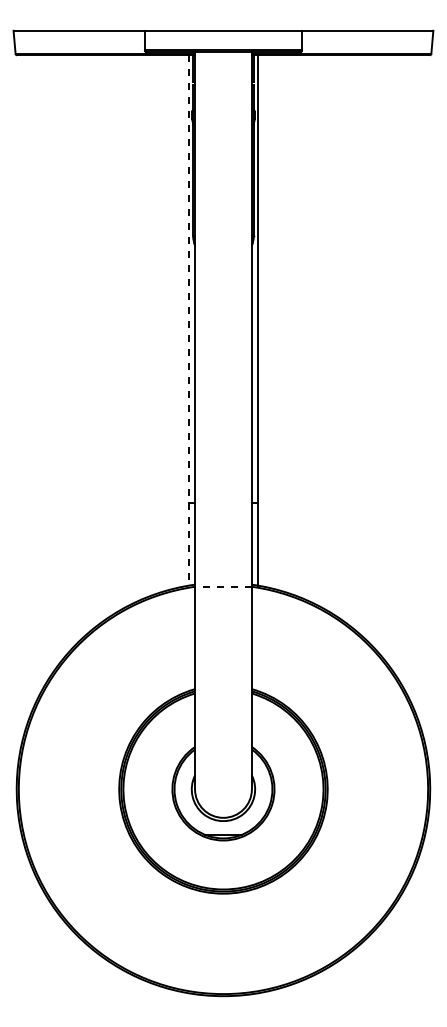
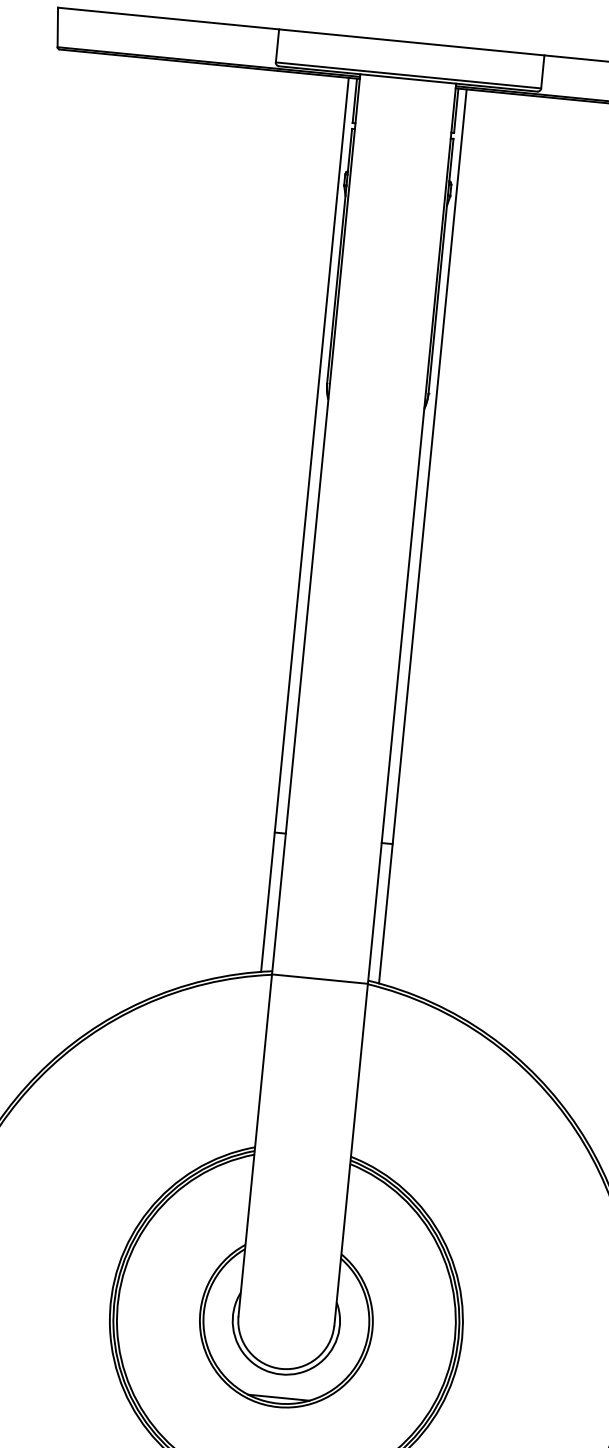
line: (188, 321) -> (304, 526), dashed -> solid
line: (223, 586) -> (319, 979), dashed -> solid

